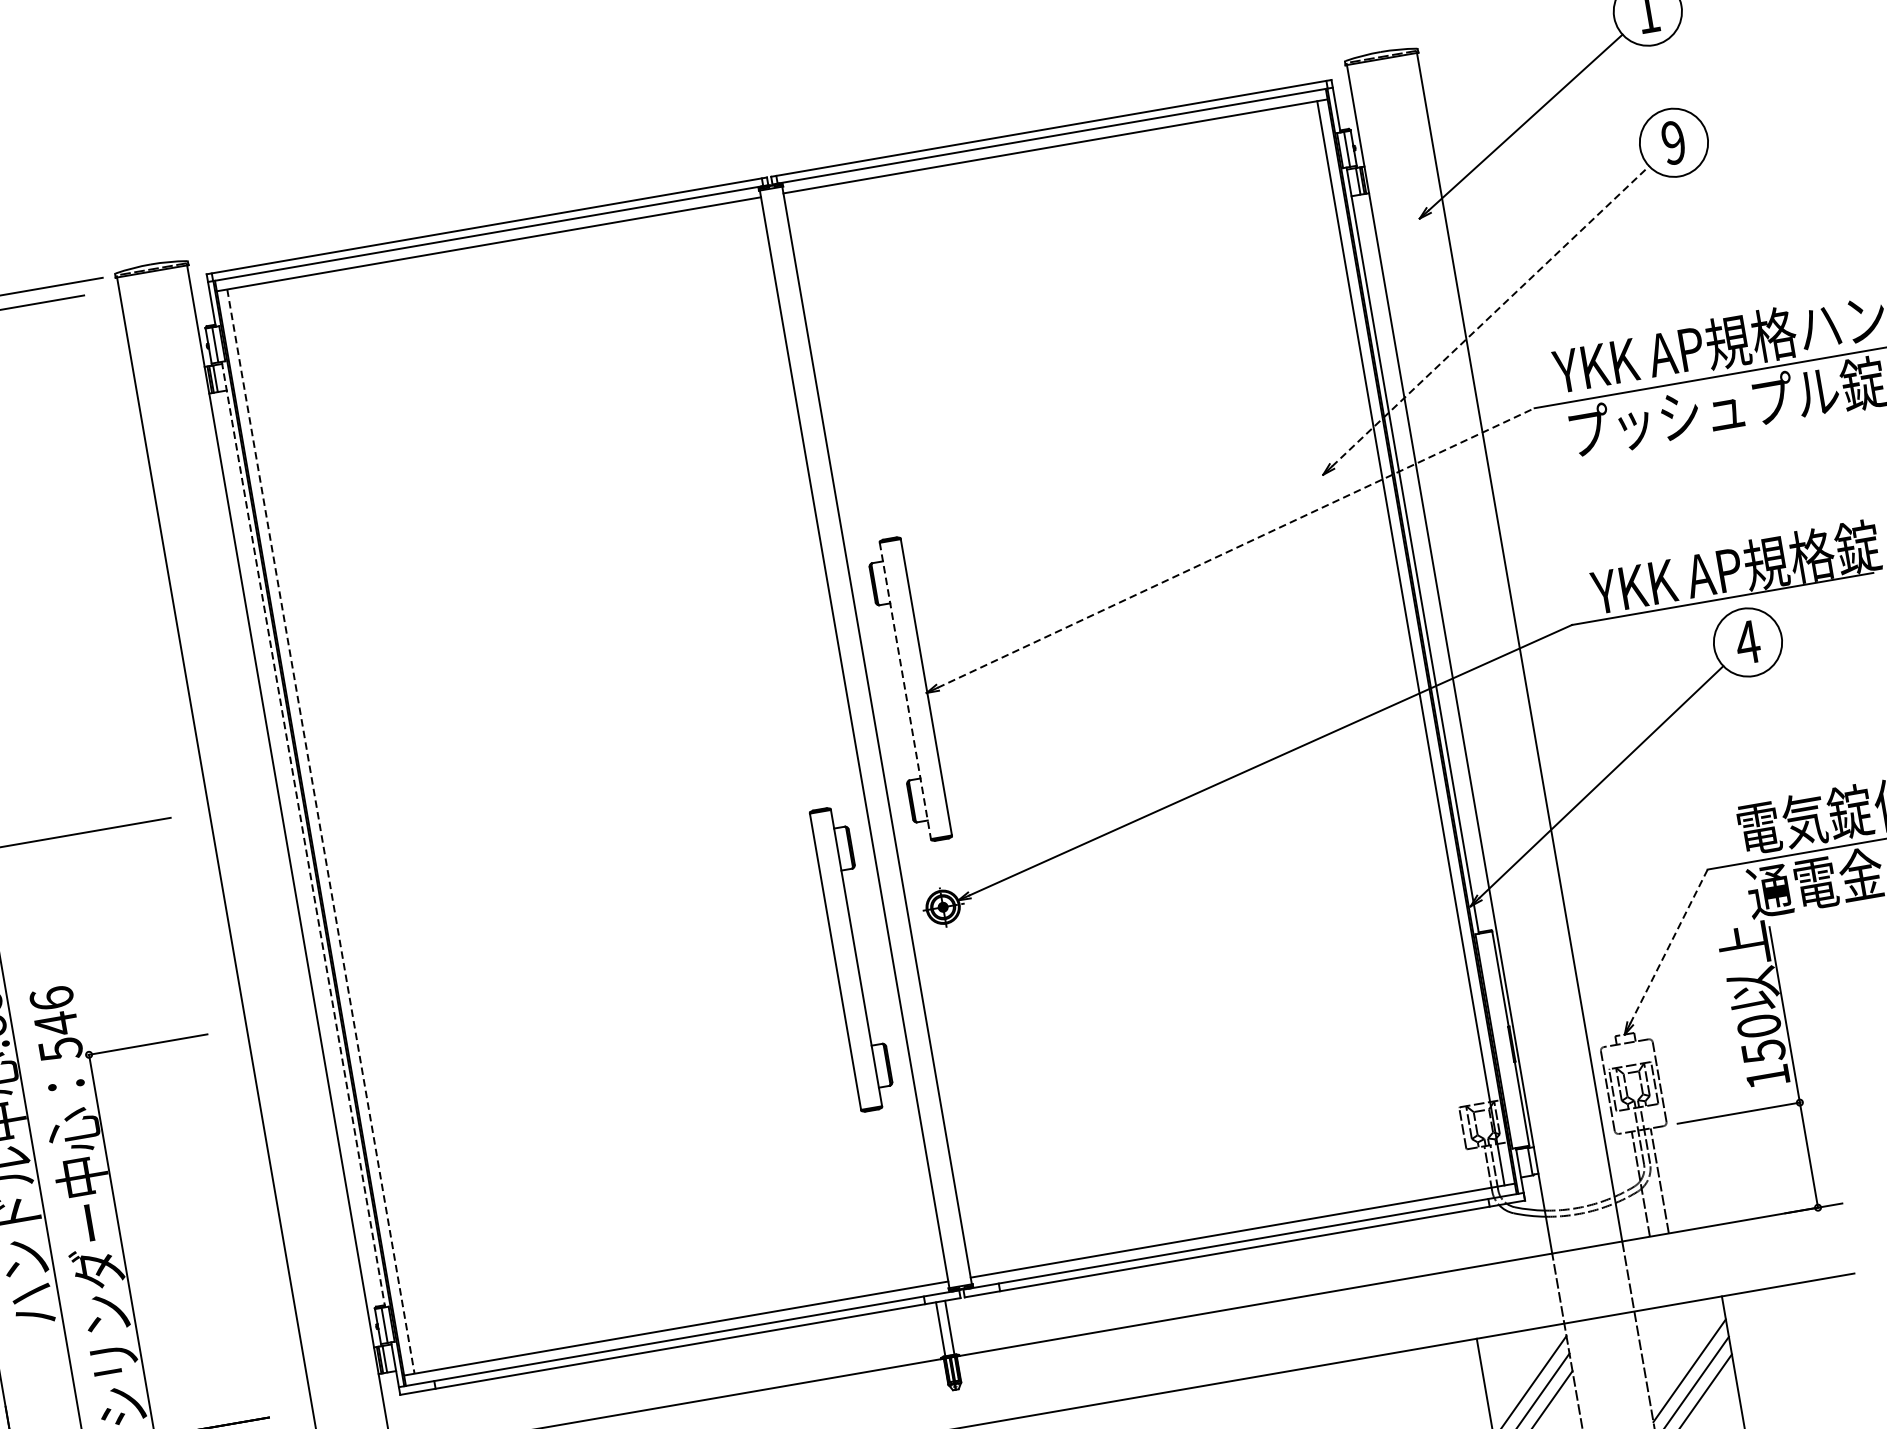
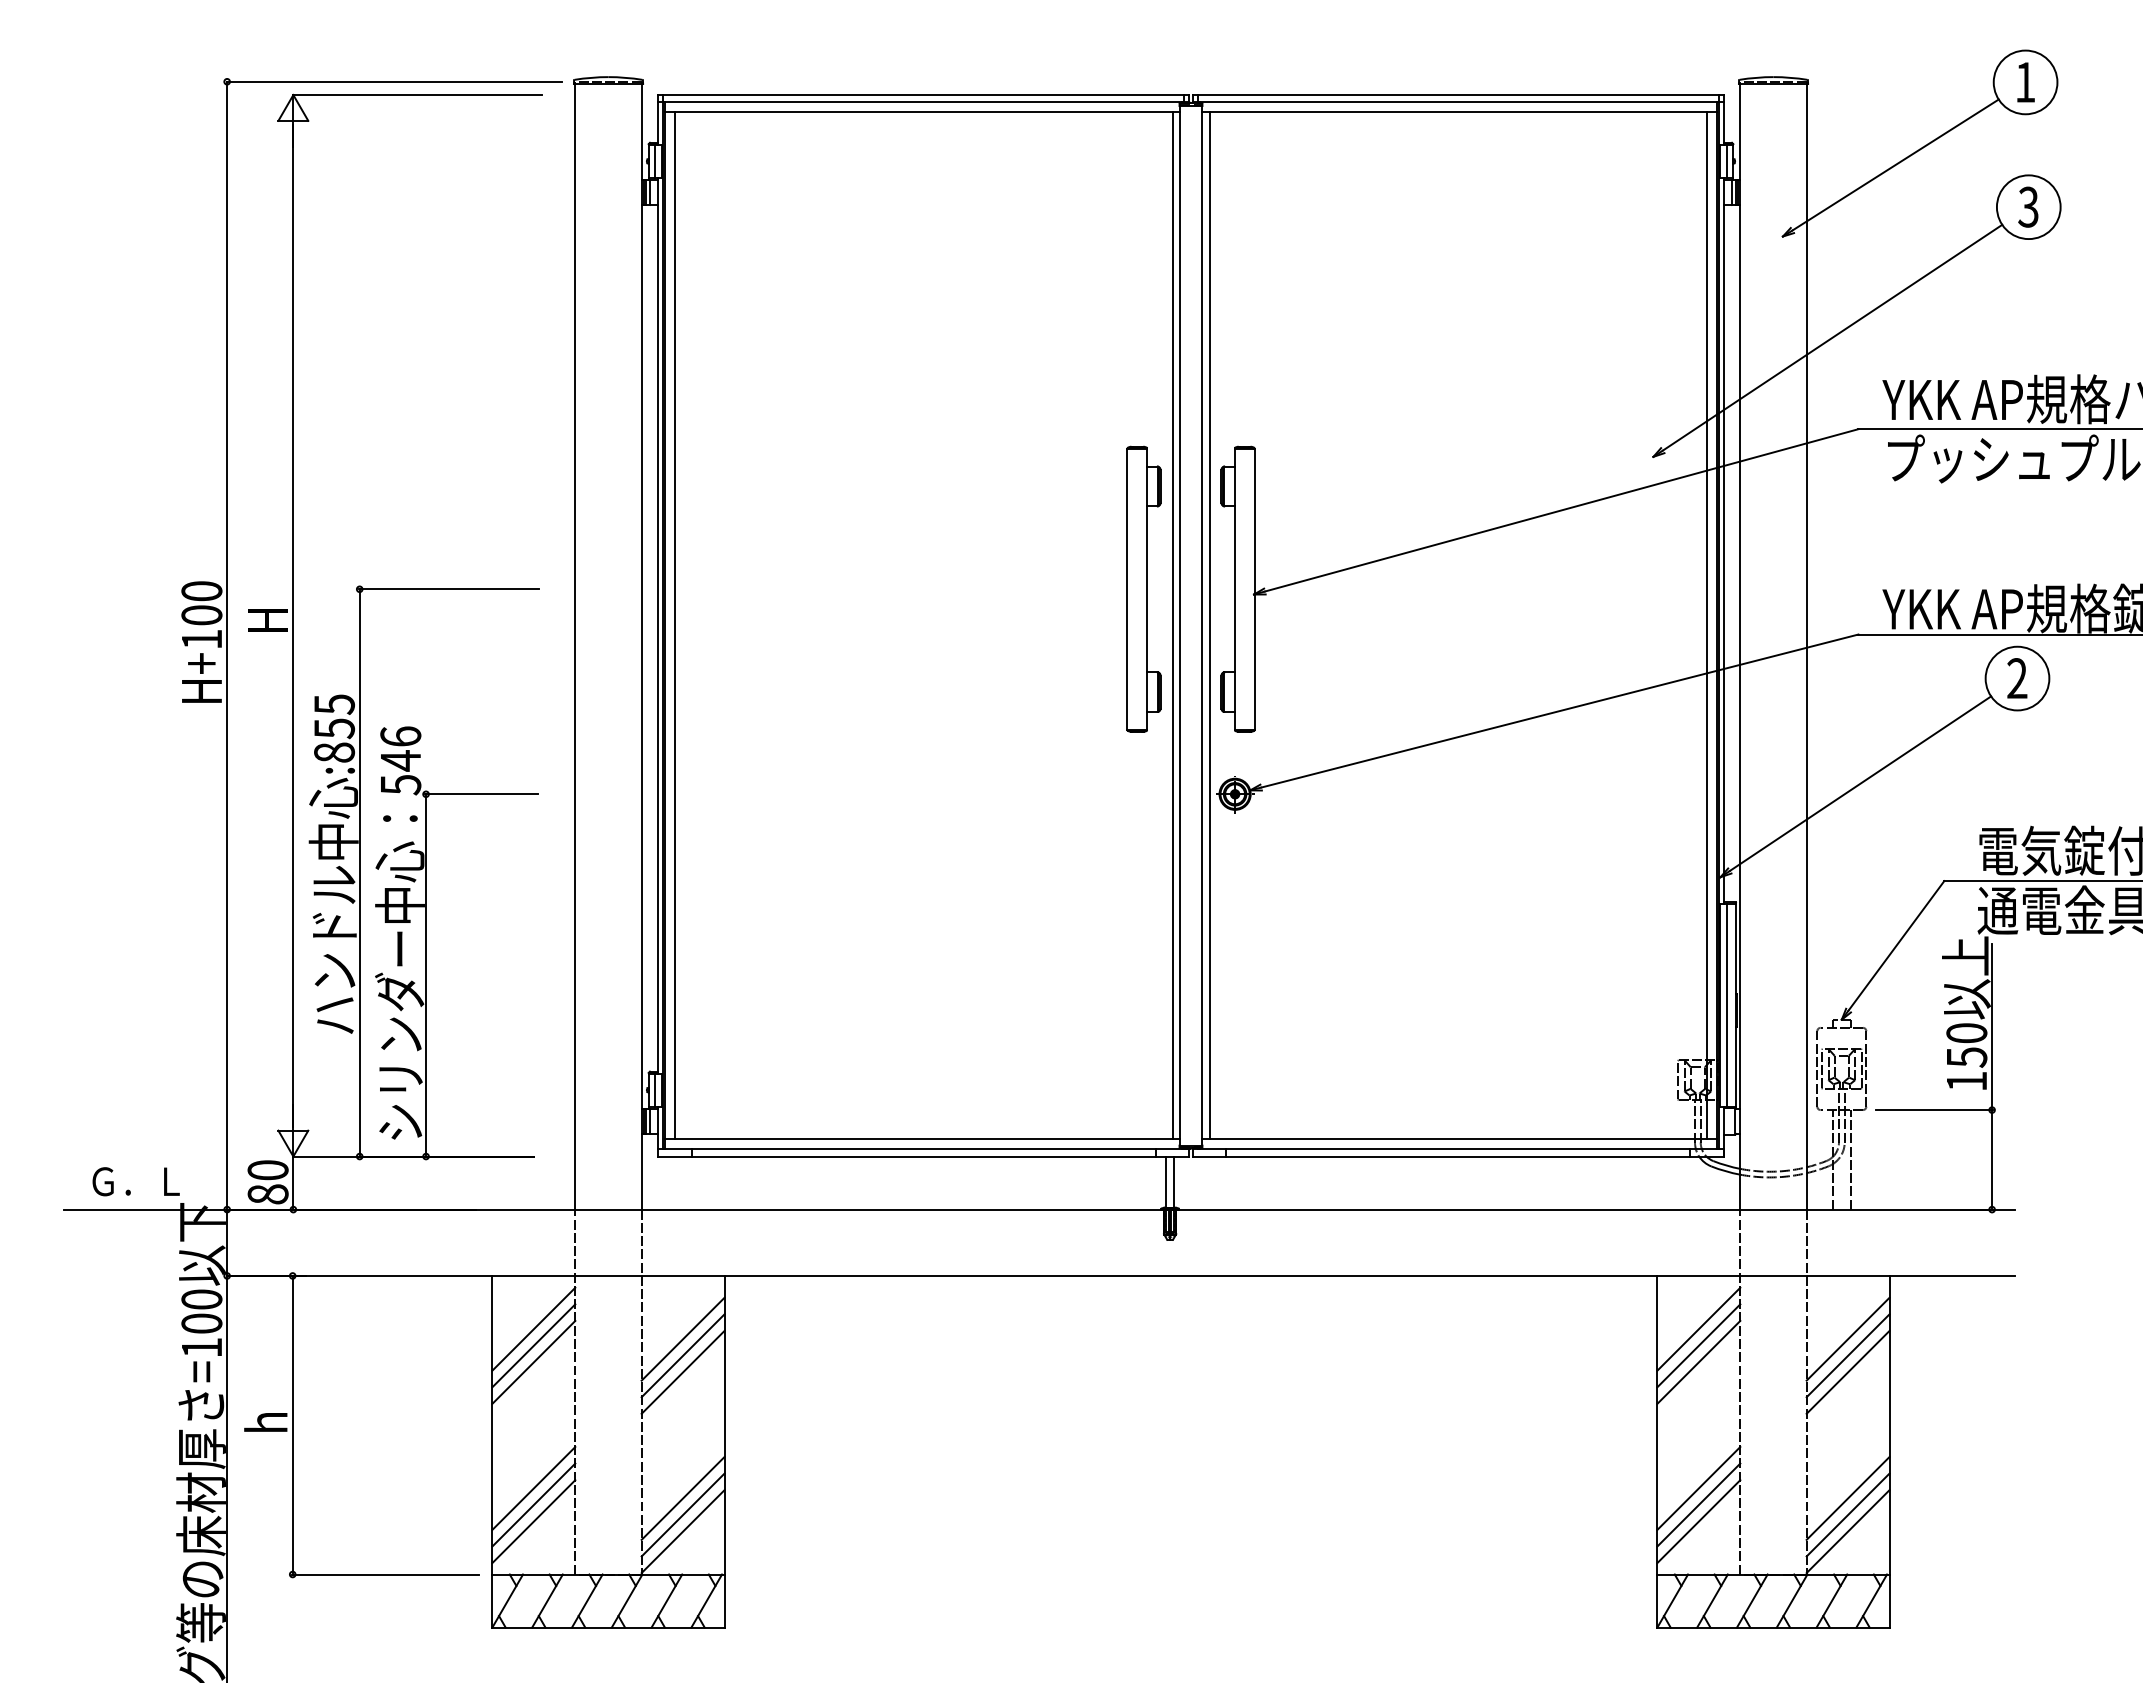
text: (1673, 142) -> (2028, 206), 9 -> 3
line: (1490, 316) -> (1832, 337), dashed -> solid
line: (1235, 548) -> (1561, 510), dashed -> solid
text: (1748, 642) -> (2017, 678), 4 -> 2
line: (905, 691) -> (1234, 589), dashed -> solid
line: (885, 733) -> (1209, 625), added
line: (846, 740) -> (1172, 625), added
line: (320, 831) -> (674, 625), dashed -> solid
line: (303, 834) -> (658, 625), dashed -> solid
line: (1668, 946) -> (1896, 945), dashed -> solid
part: (852, 957) -> (1143, 588), moved
line: (1501, 1039) -> (1727, 1004), added

